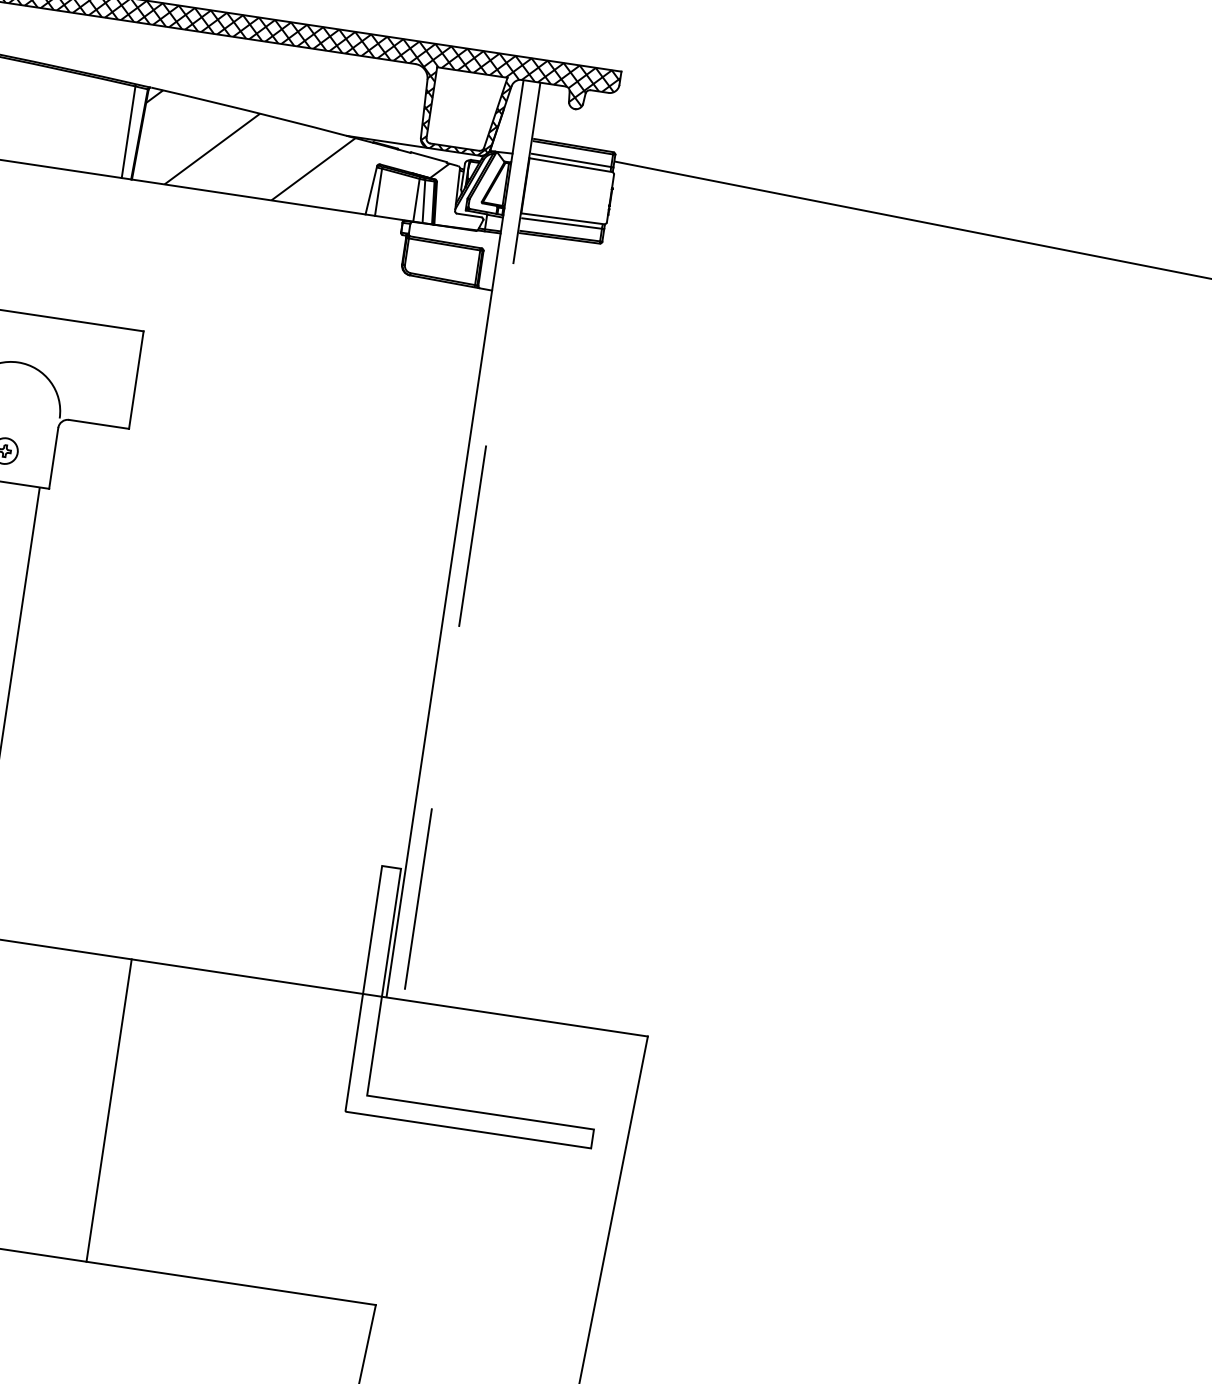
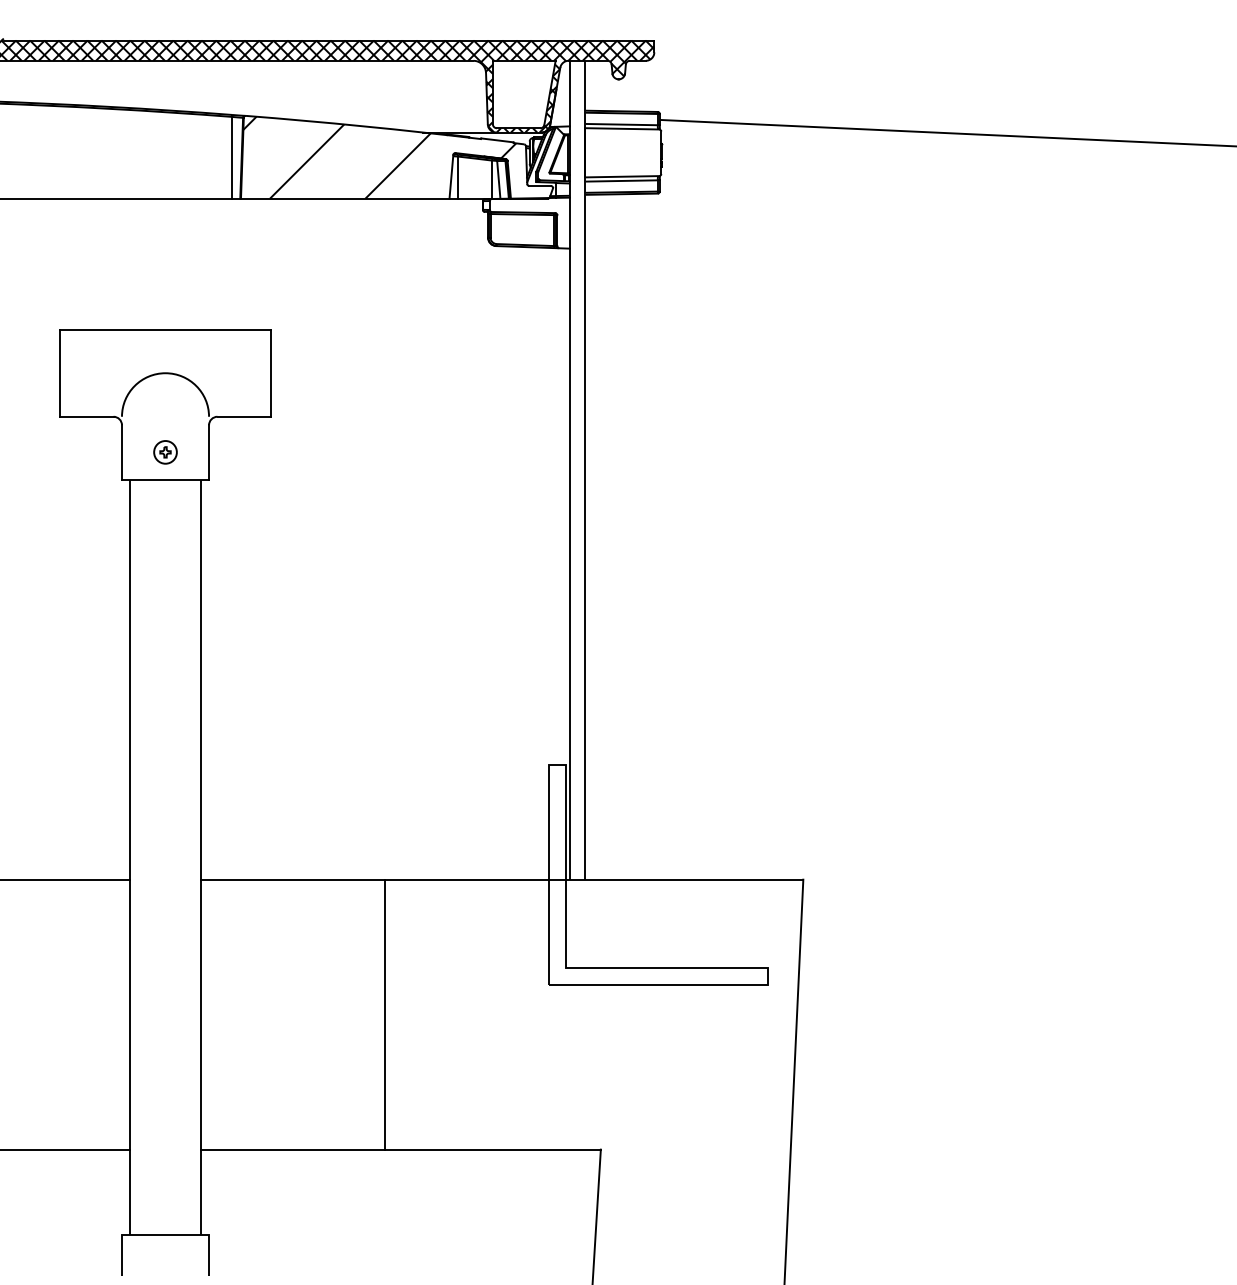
line: (471, 541) -> (584, 470), dashed -> solid
line: (109, 1110) -> (384, 1014), moved

